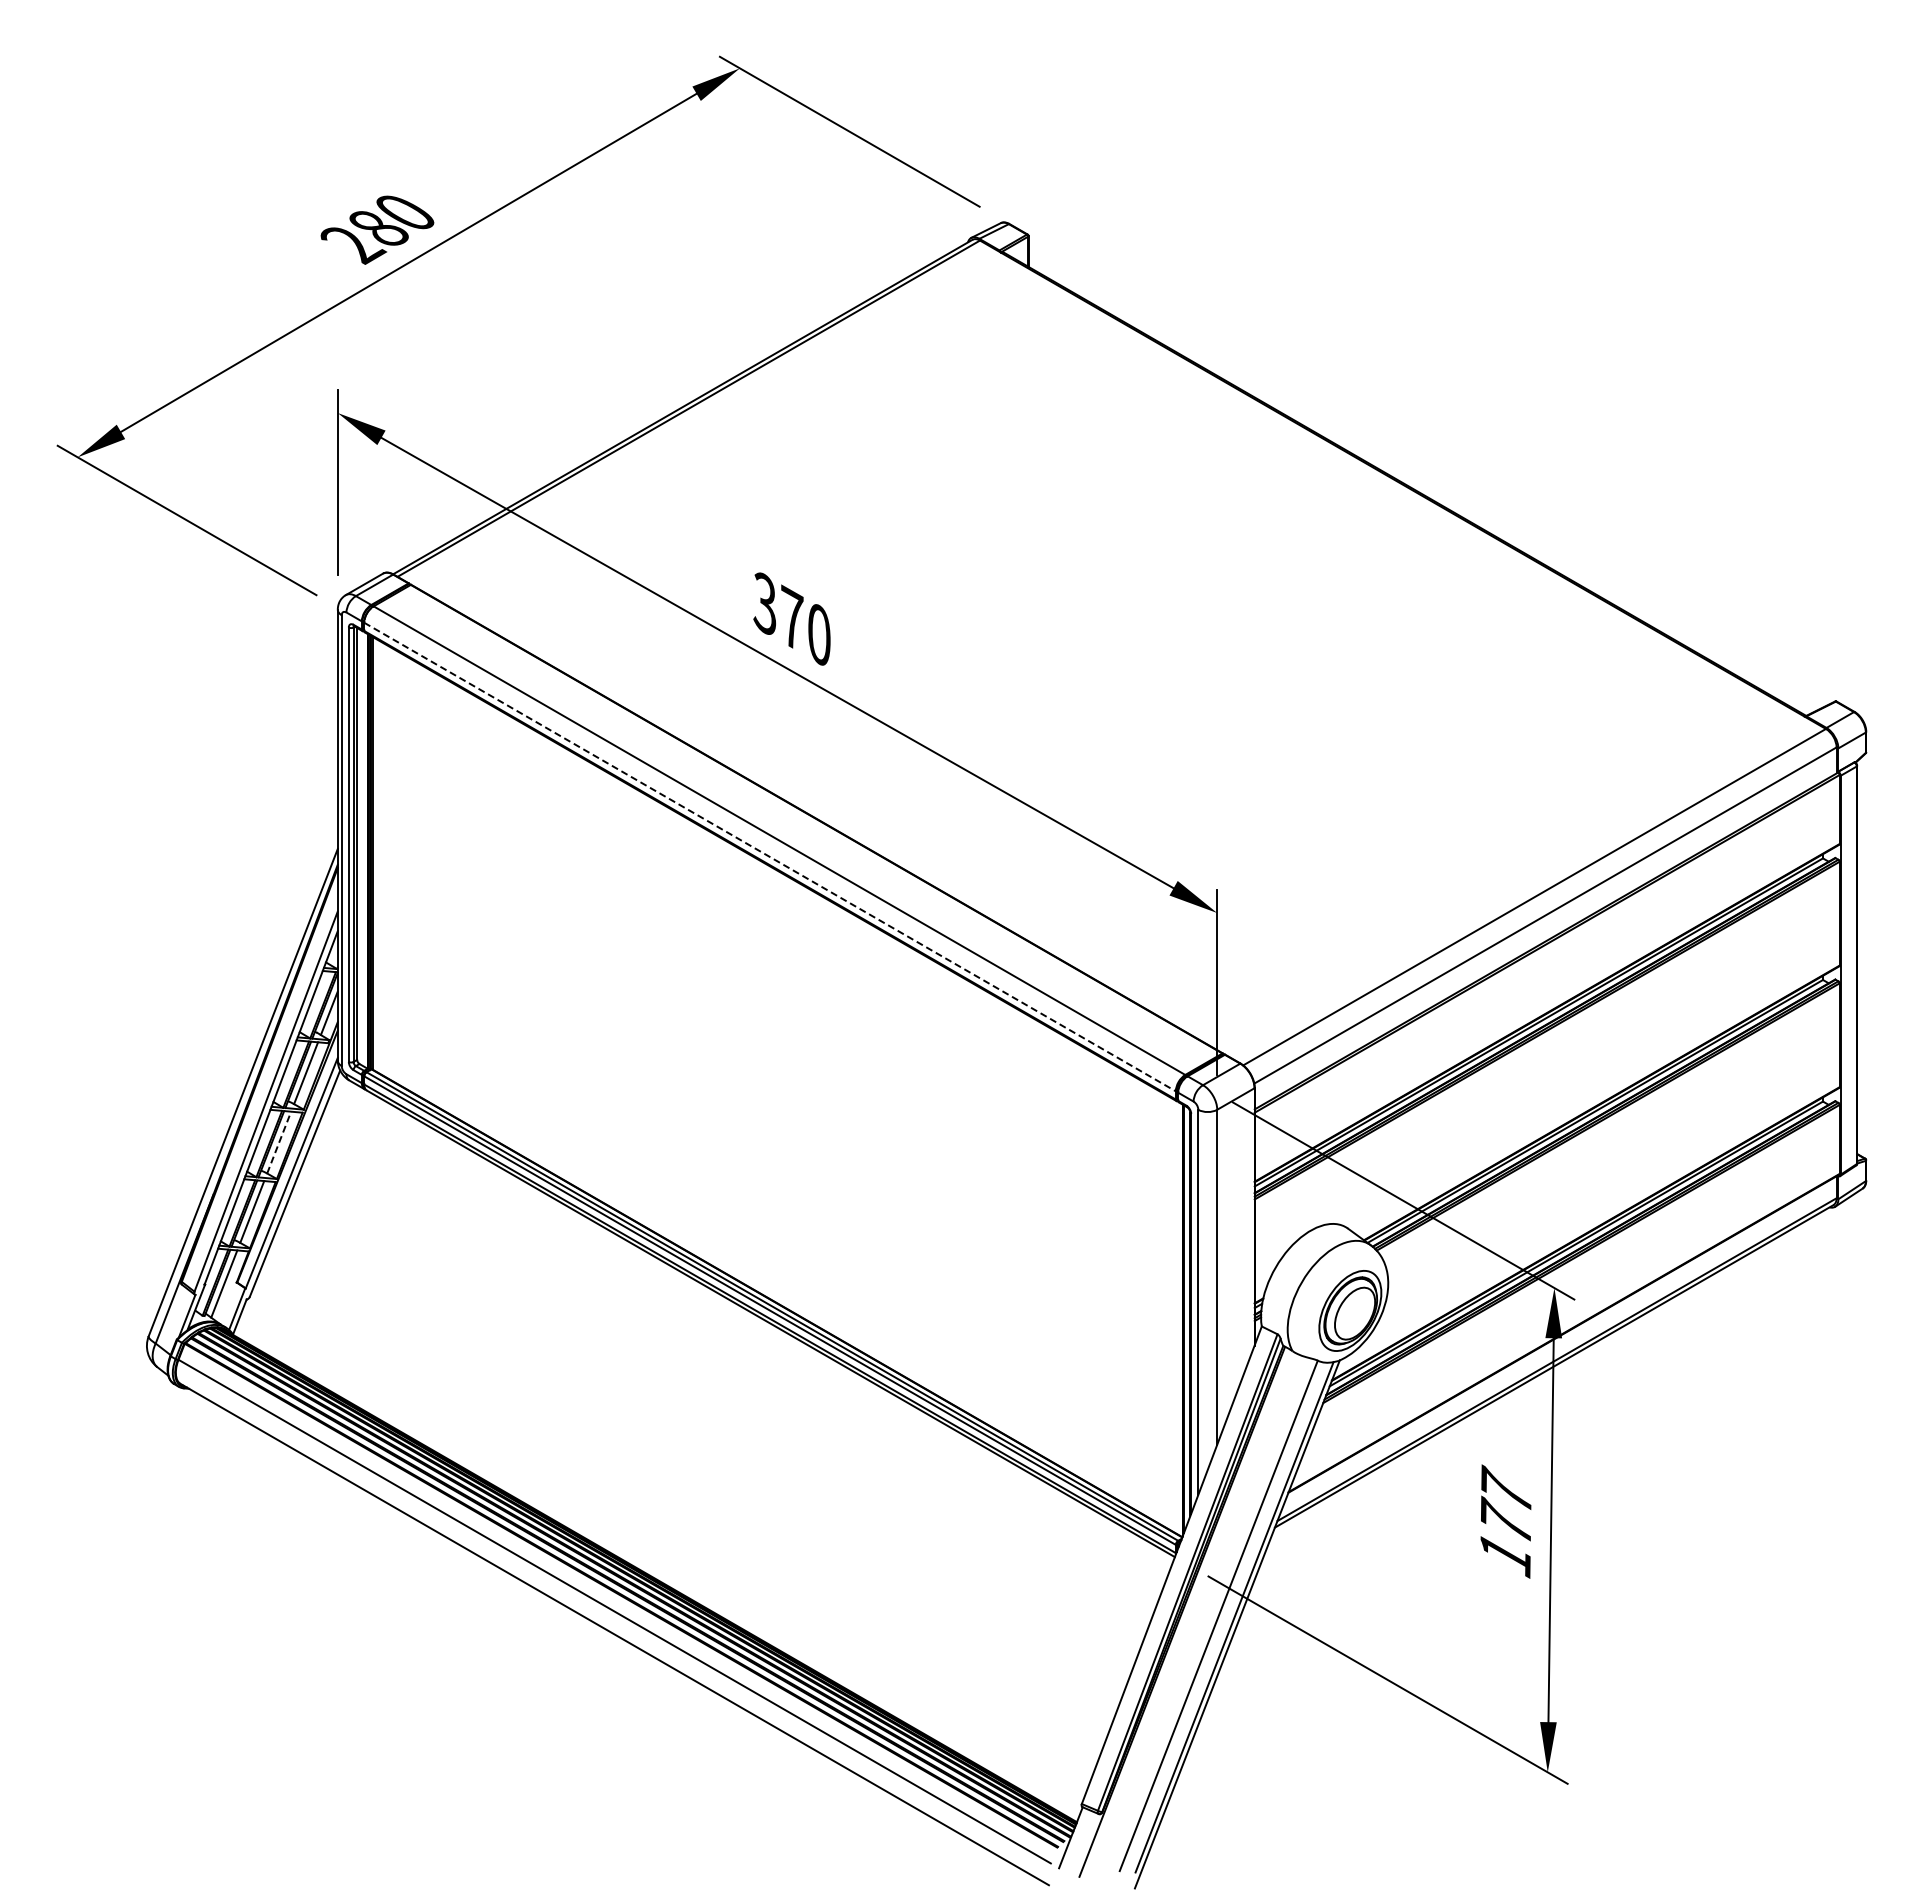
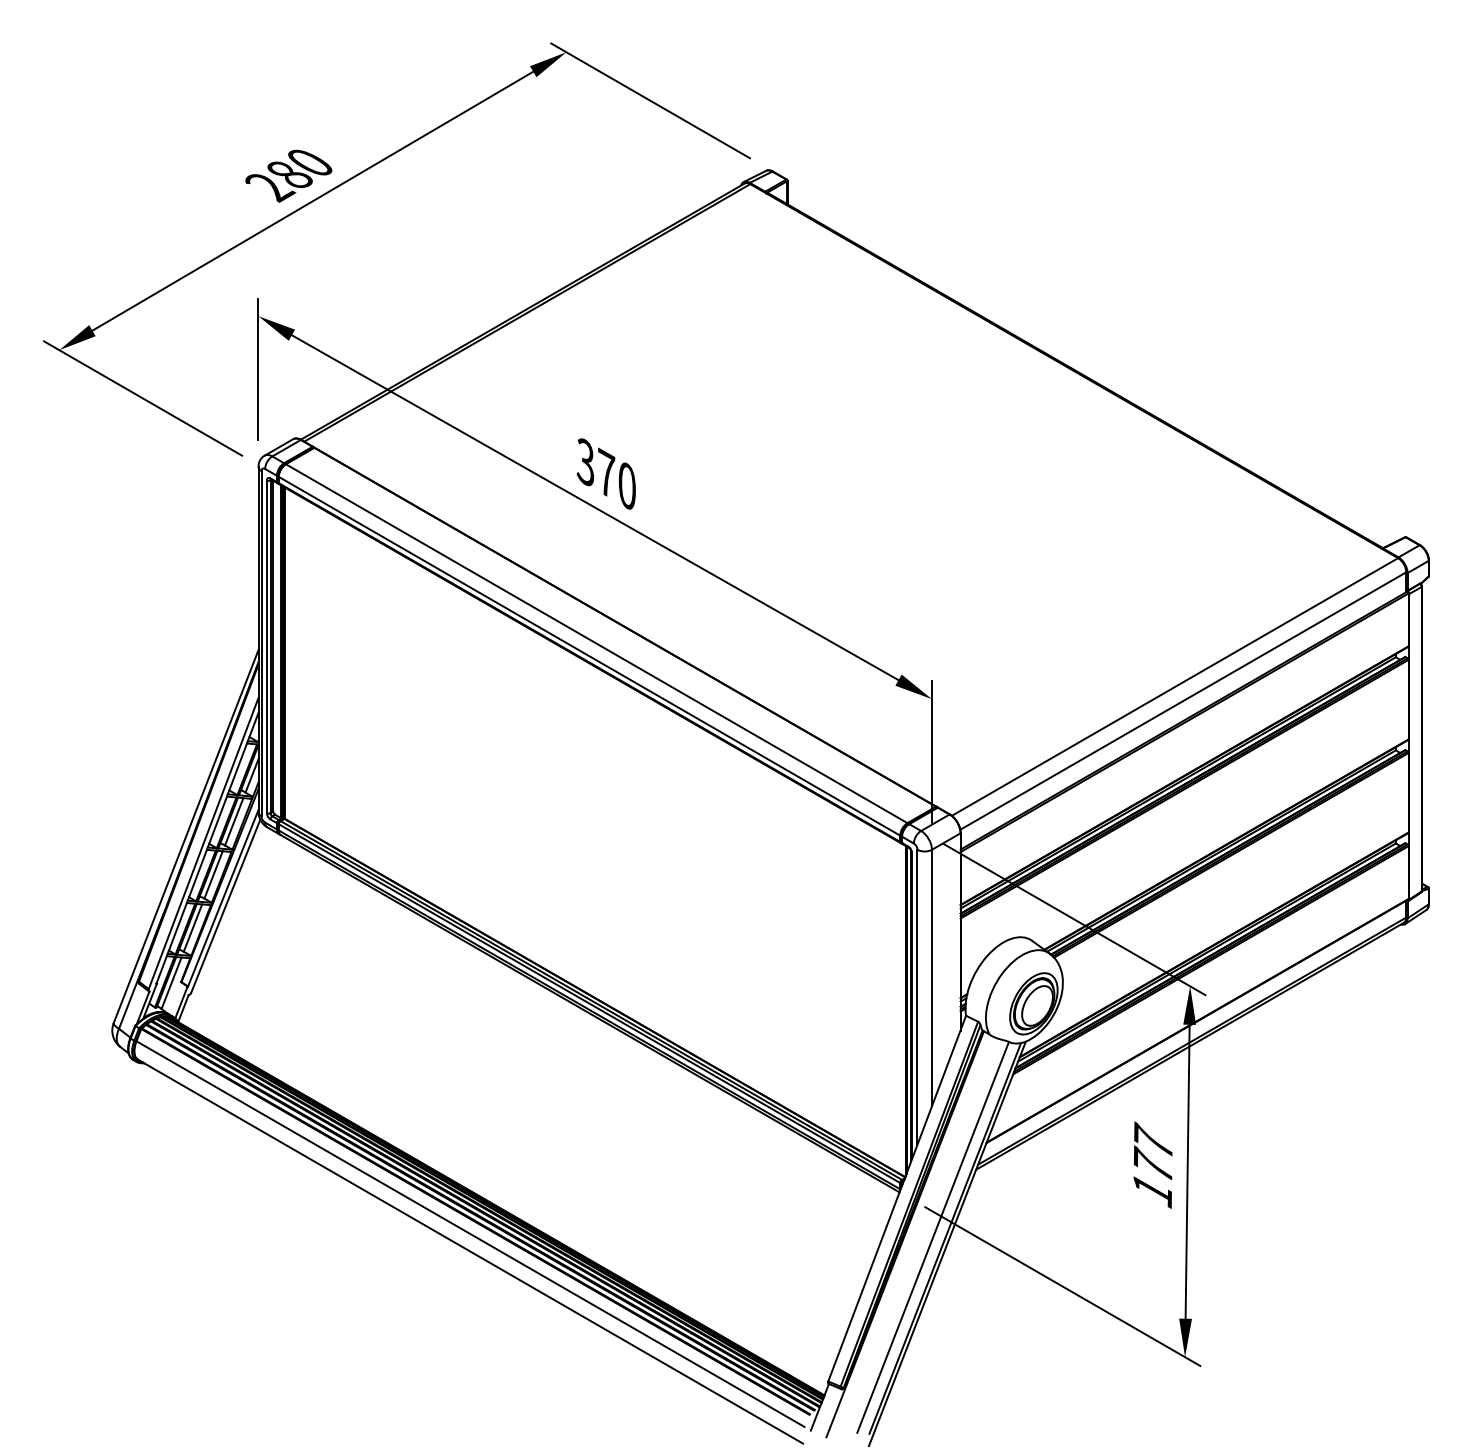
line: (770, 857) -> (589, 656), dashed -> solid
line: (279, 1142) -> (213, 874), dashed -> solid

